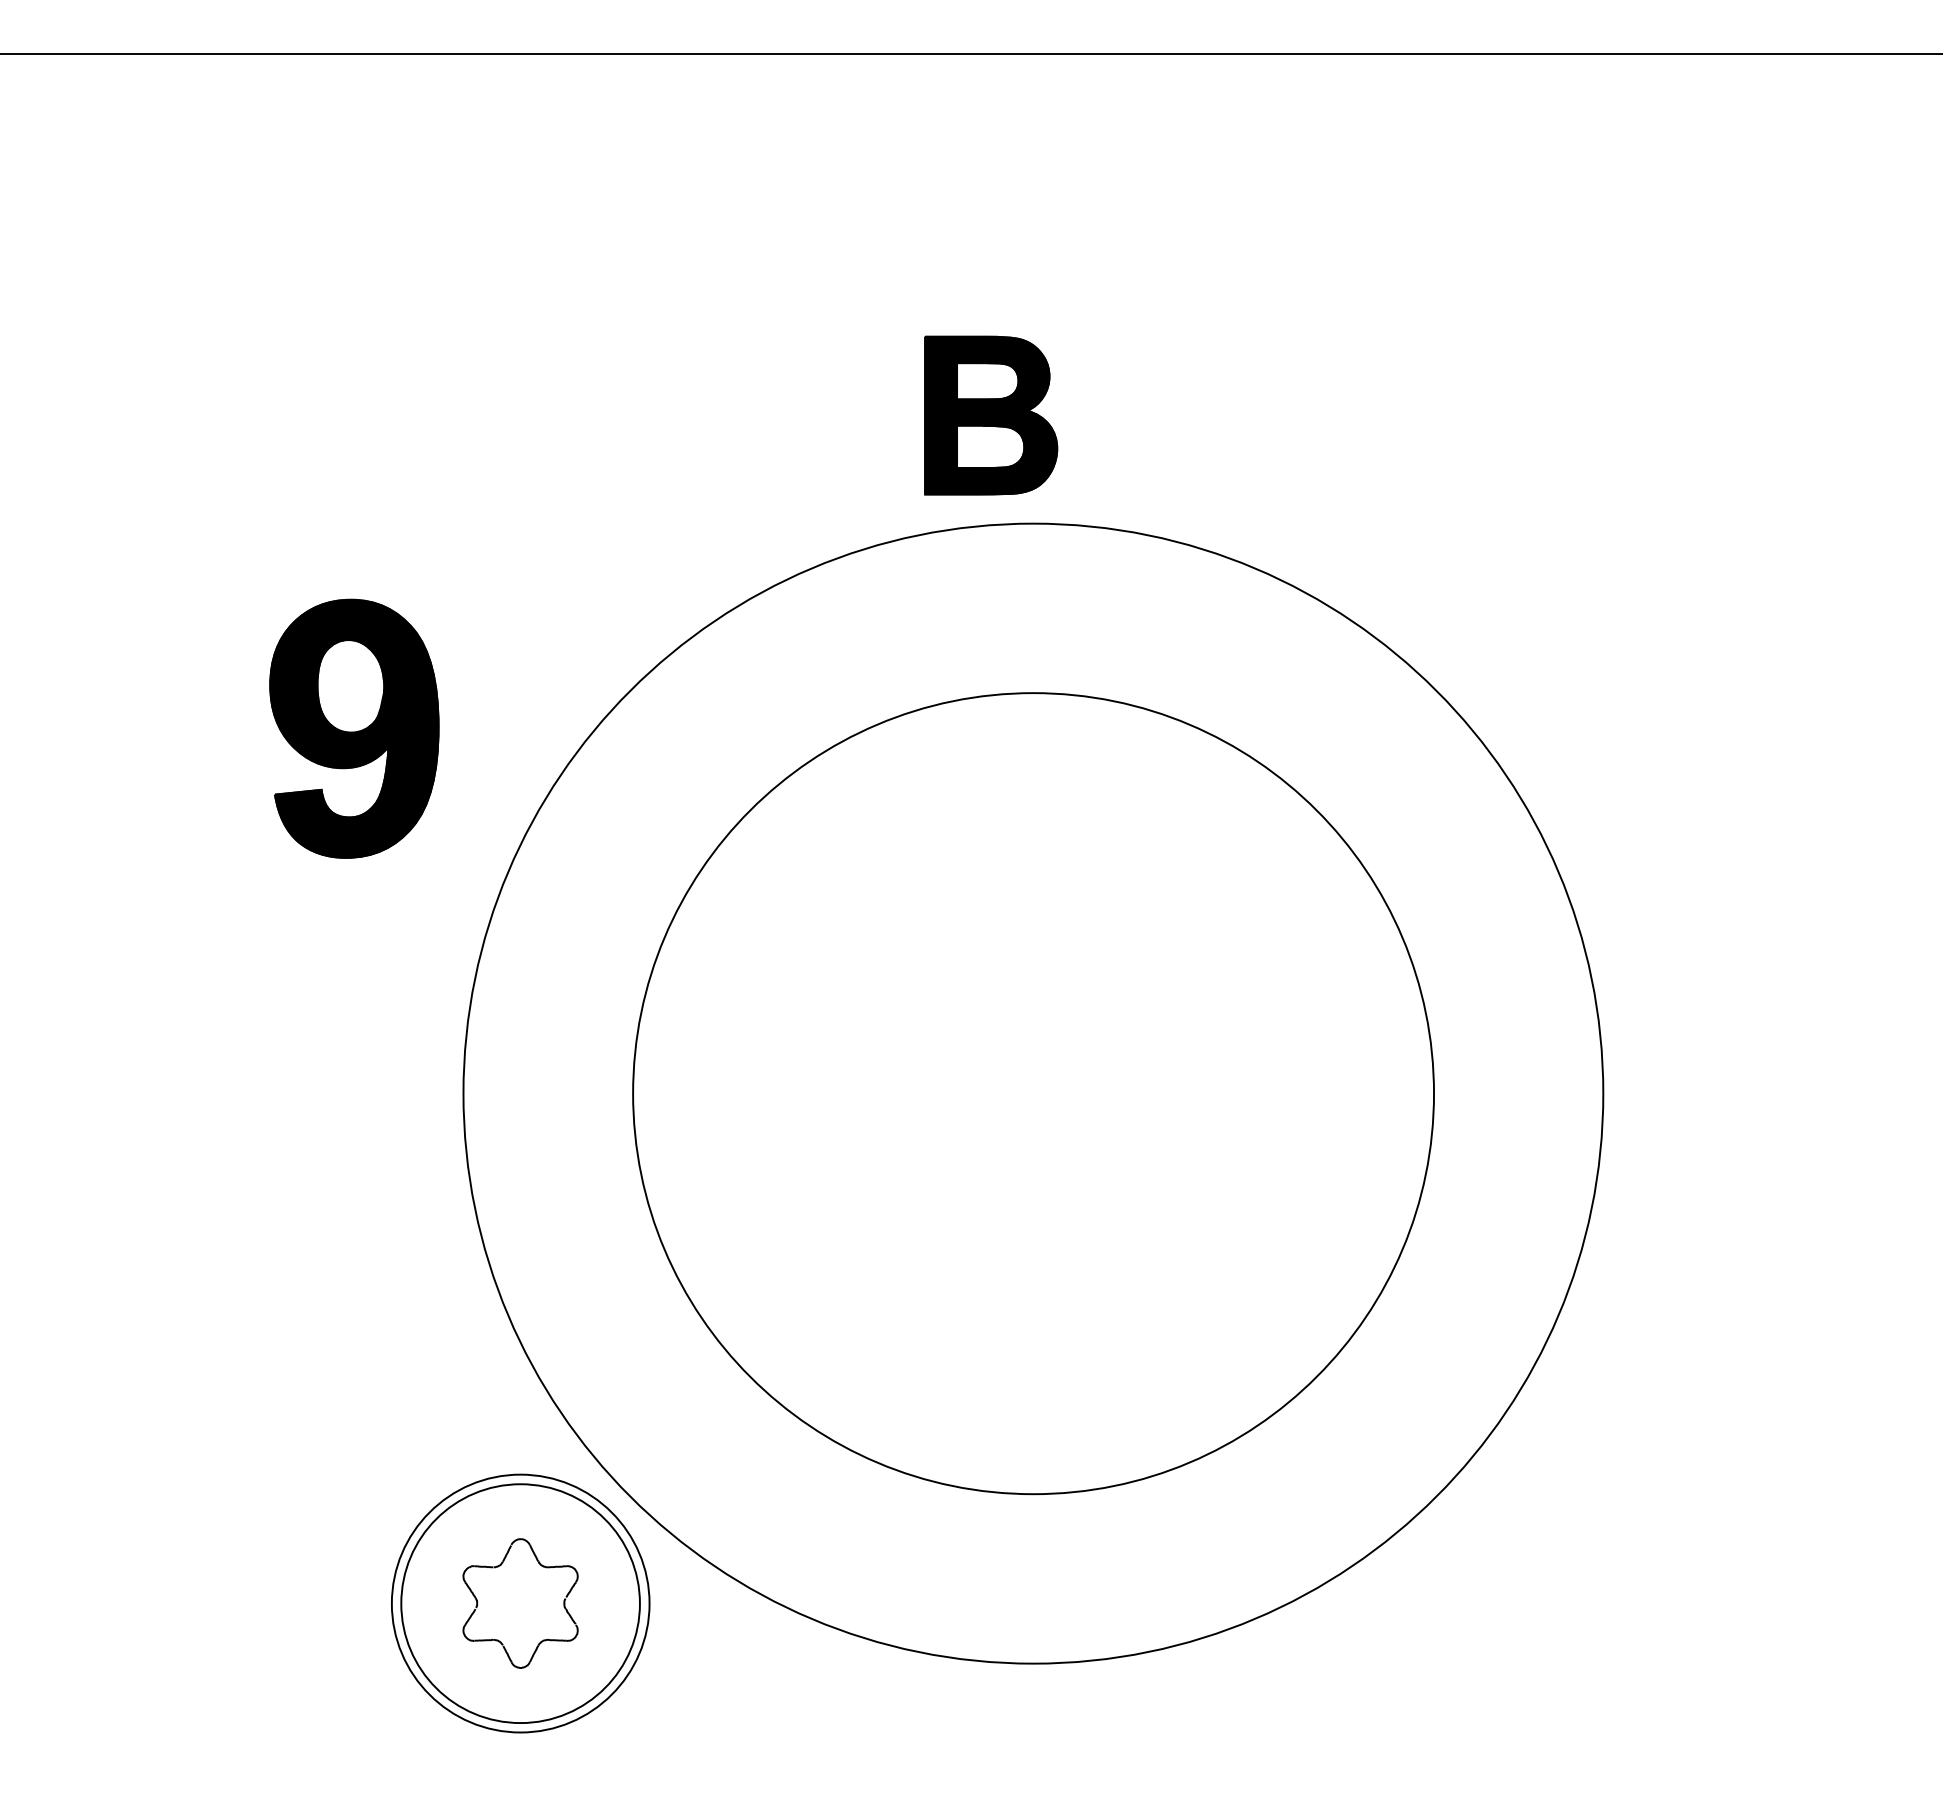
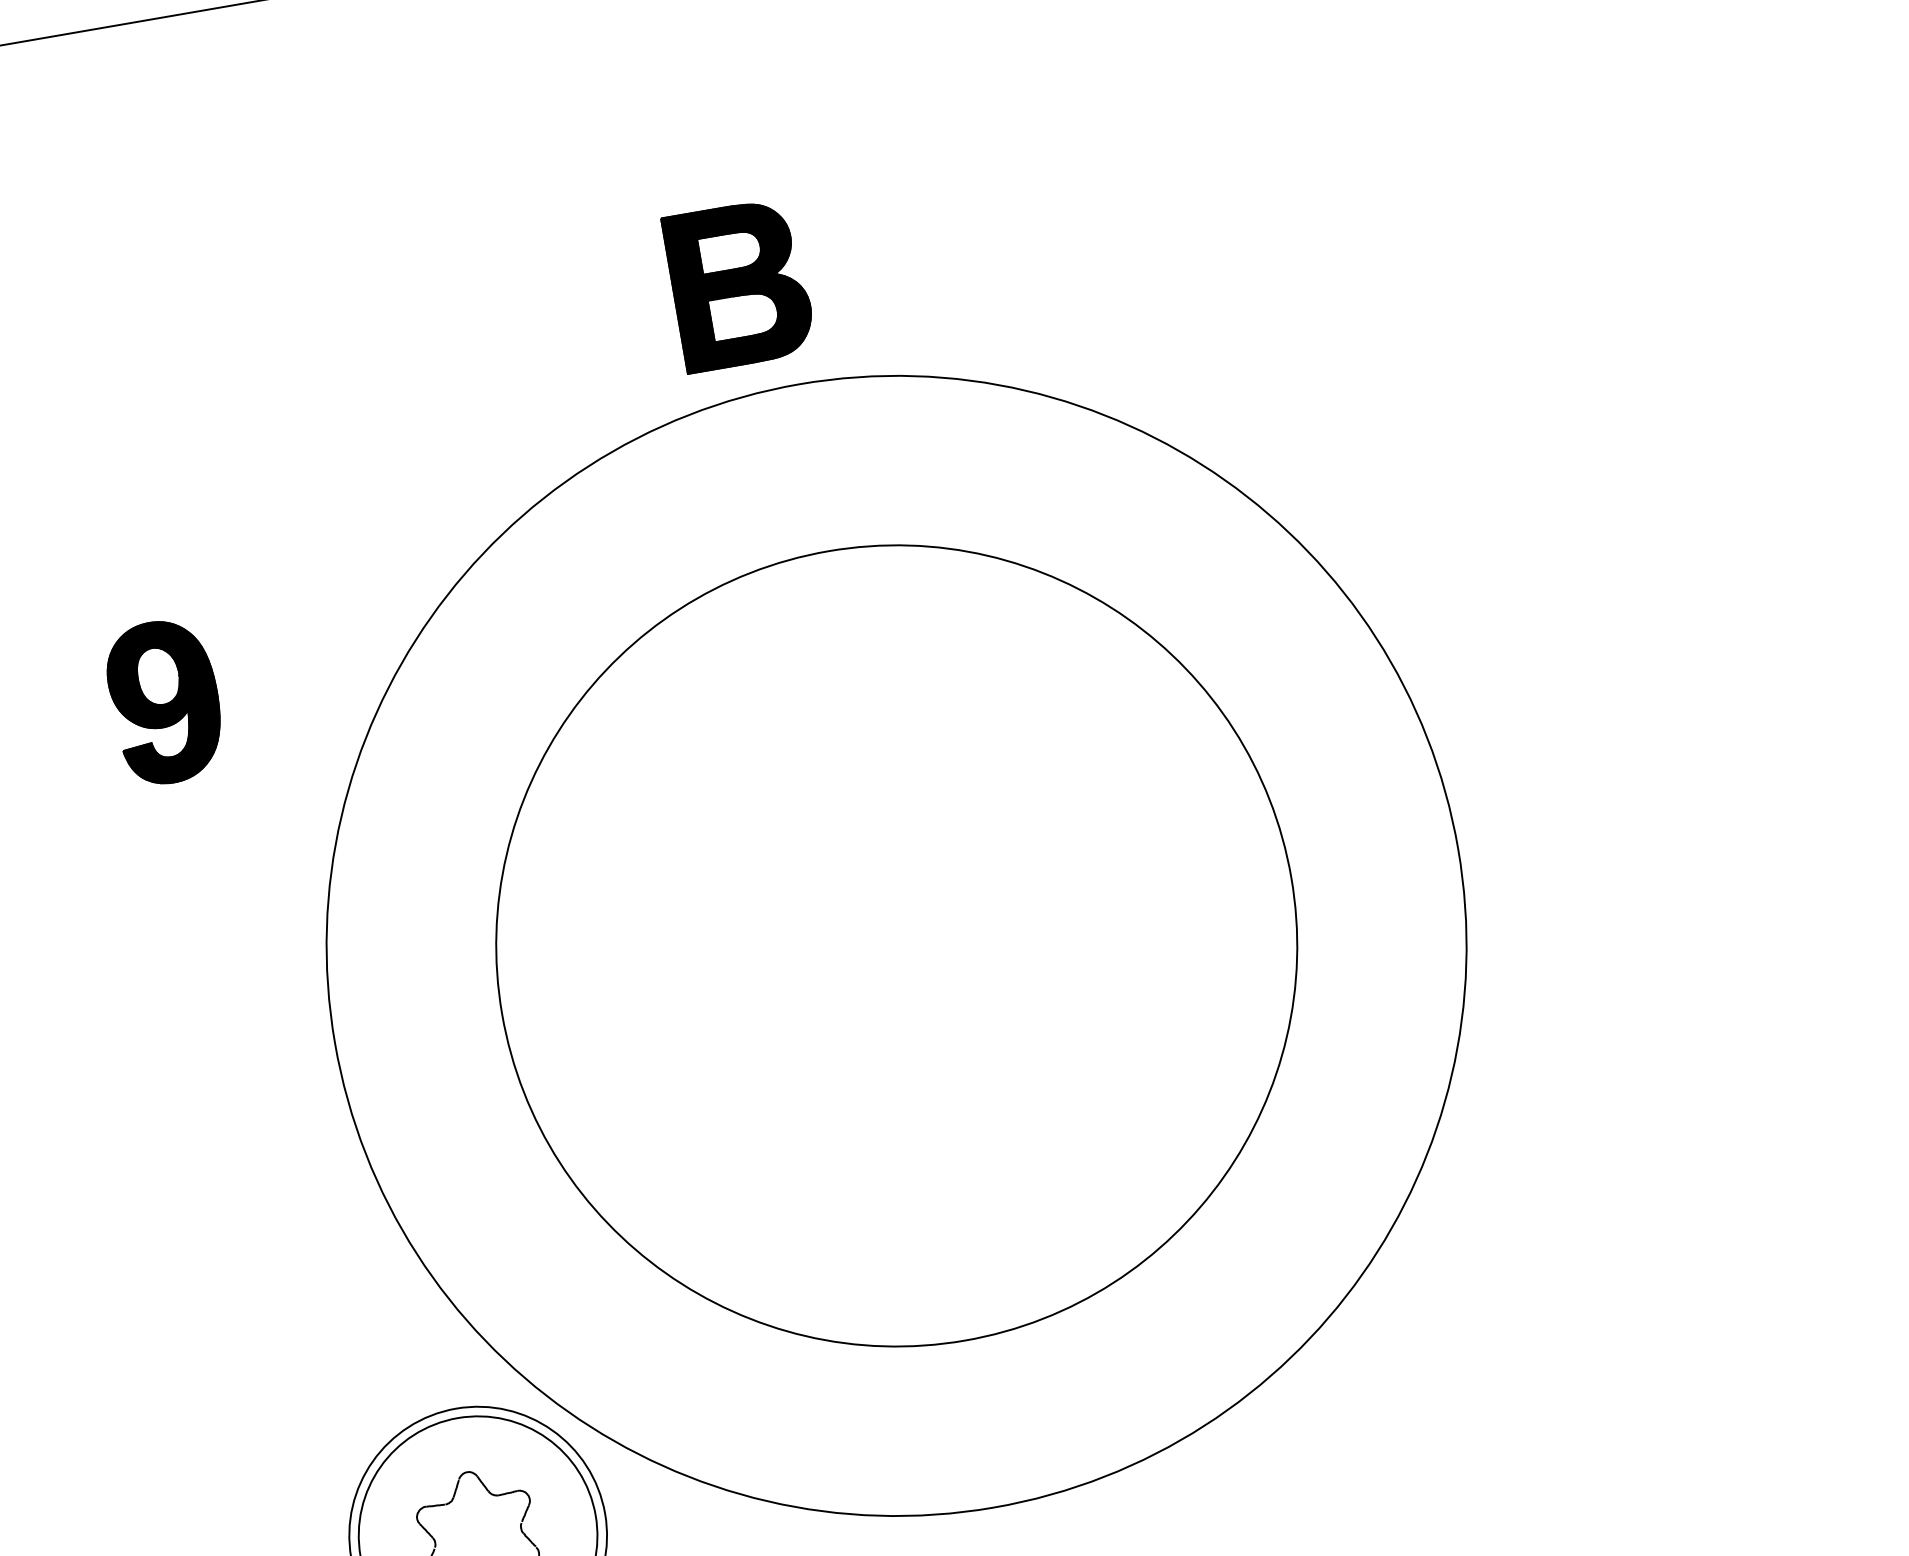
part: (353, 728) -> (164, 701), size x0.62

